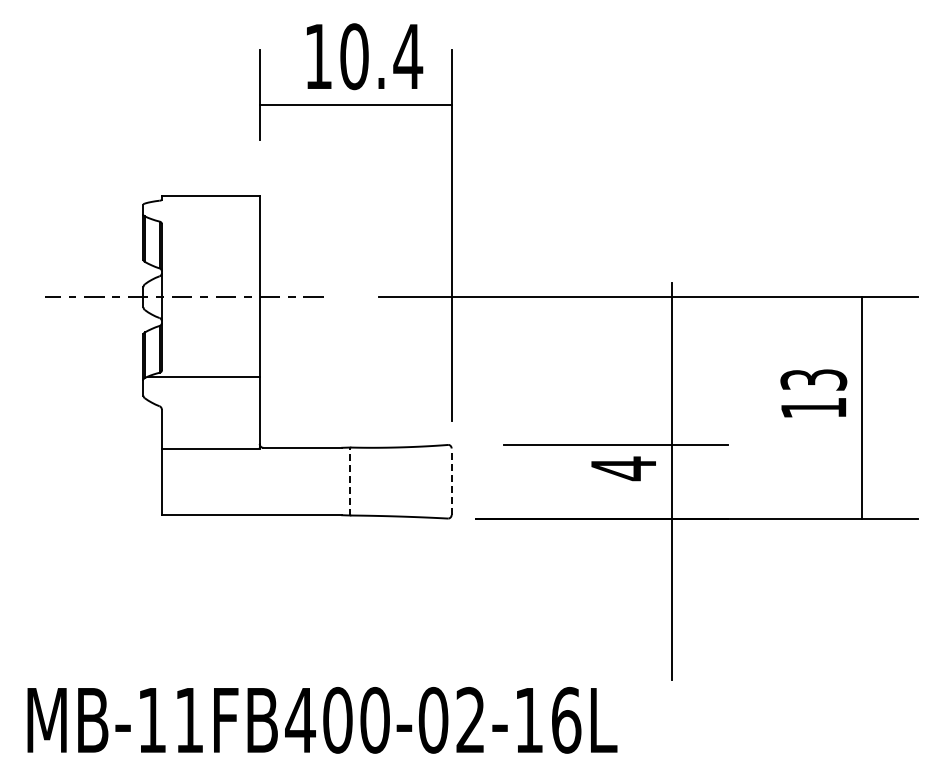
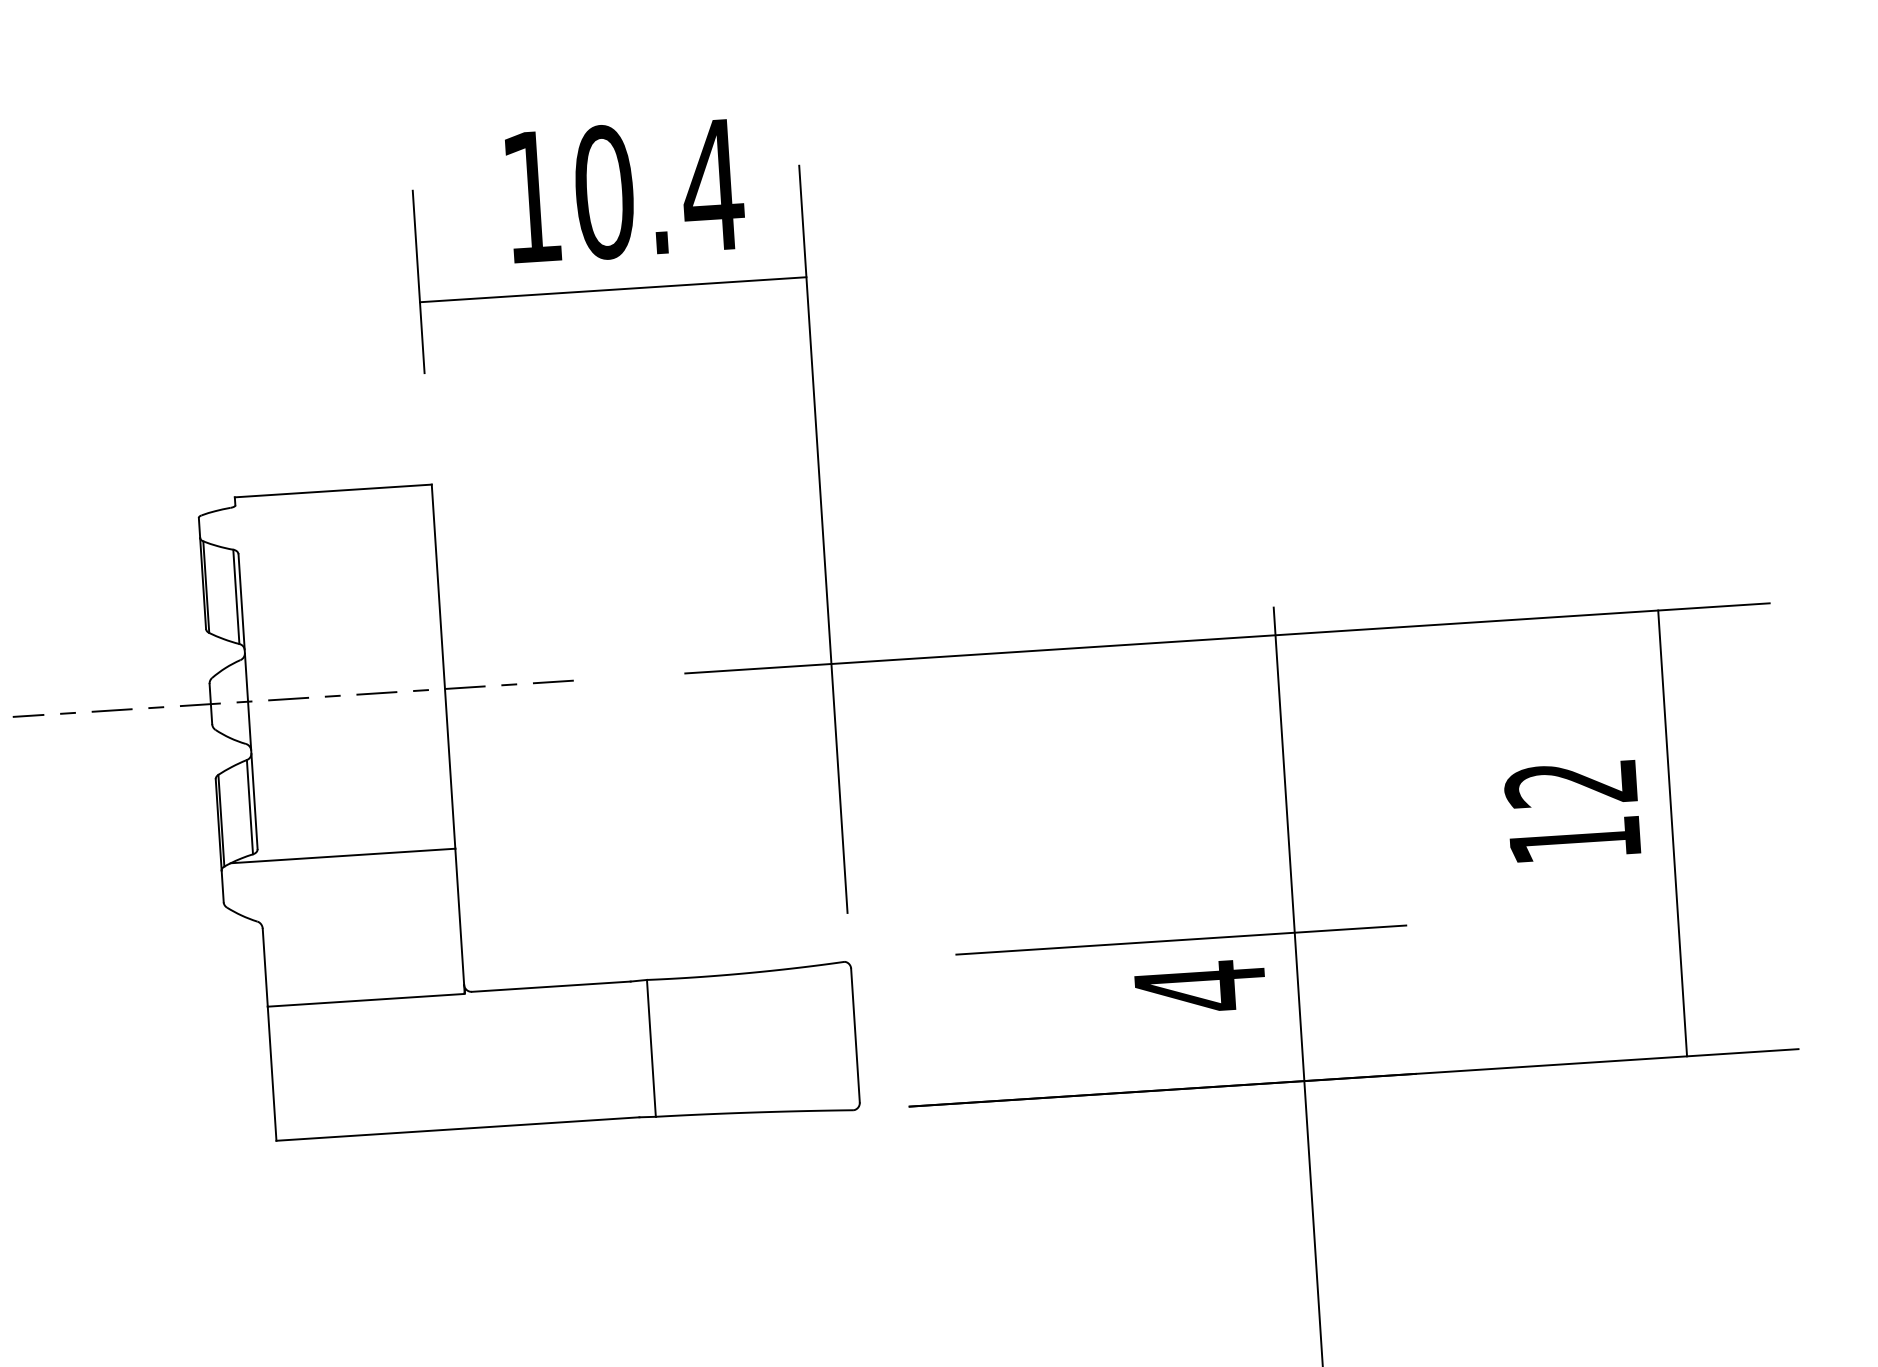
text: (813, 379) -> (1570, 782), 13 -> 12
line: (350, 481) -> (651, 1048), dashed -> solid
line: (451, 481) -> (855, 1035), dashed -> solid

